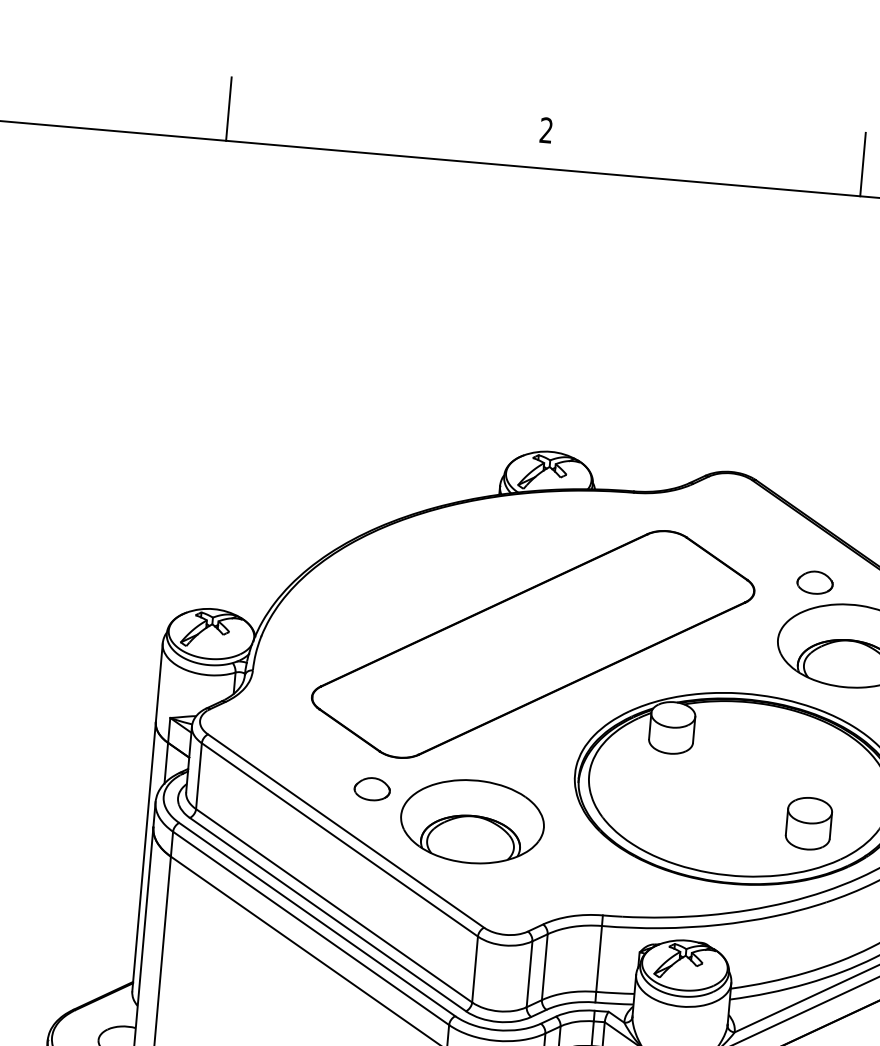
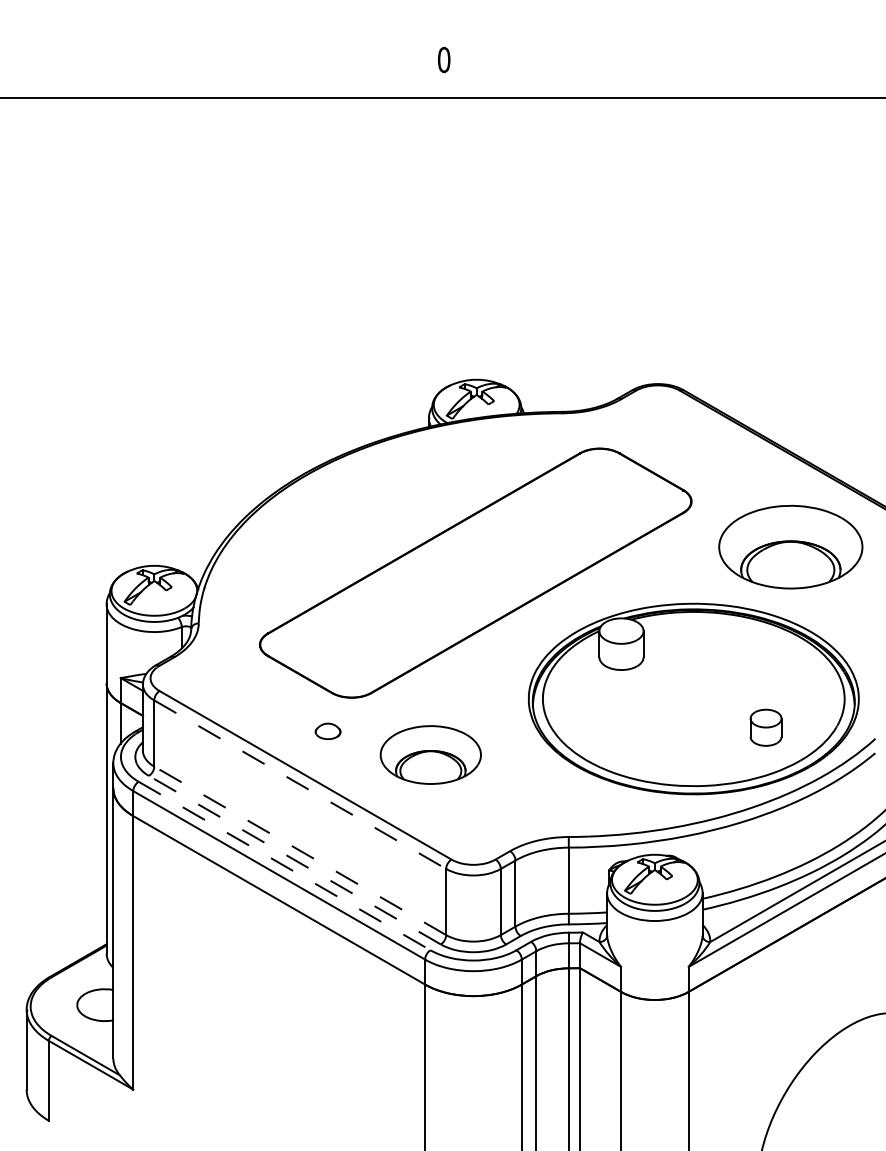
line: (228, 109) -> (125, 66), removed
text: (546, 130) -> (444, 59), 2 -> 0
line: (863, 164) -> (762, 66), removed
part: (814, 582) -> (750, 486), removed
part: (371, 789) -> (327, 731), size x0.7
part: (472, 821) -> (430, 754), size x0.7
part: (808, 823) -> (765, 727), size x0.7
line: (340, 839) -> (300, 784), solid -> dashed
line: (334, 905) -> (300, 850), solid -> dashed
line: (327, 914) -> (294, 860), solid -> dashed
line: (318, 920) -> (285, 866), solid -> dashed

